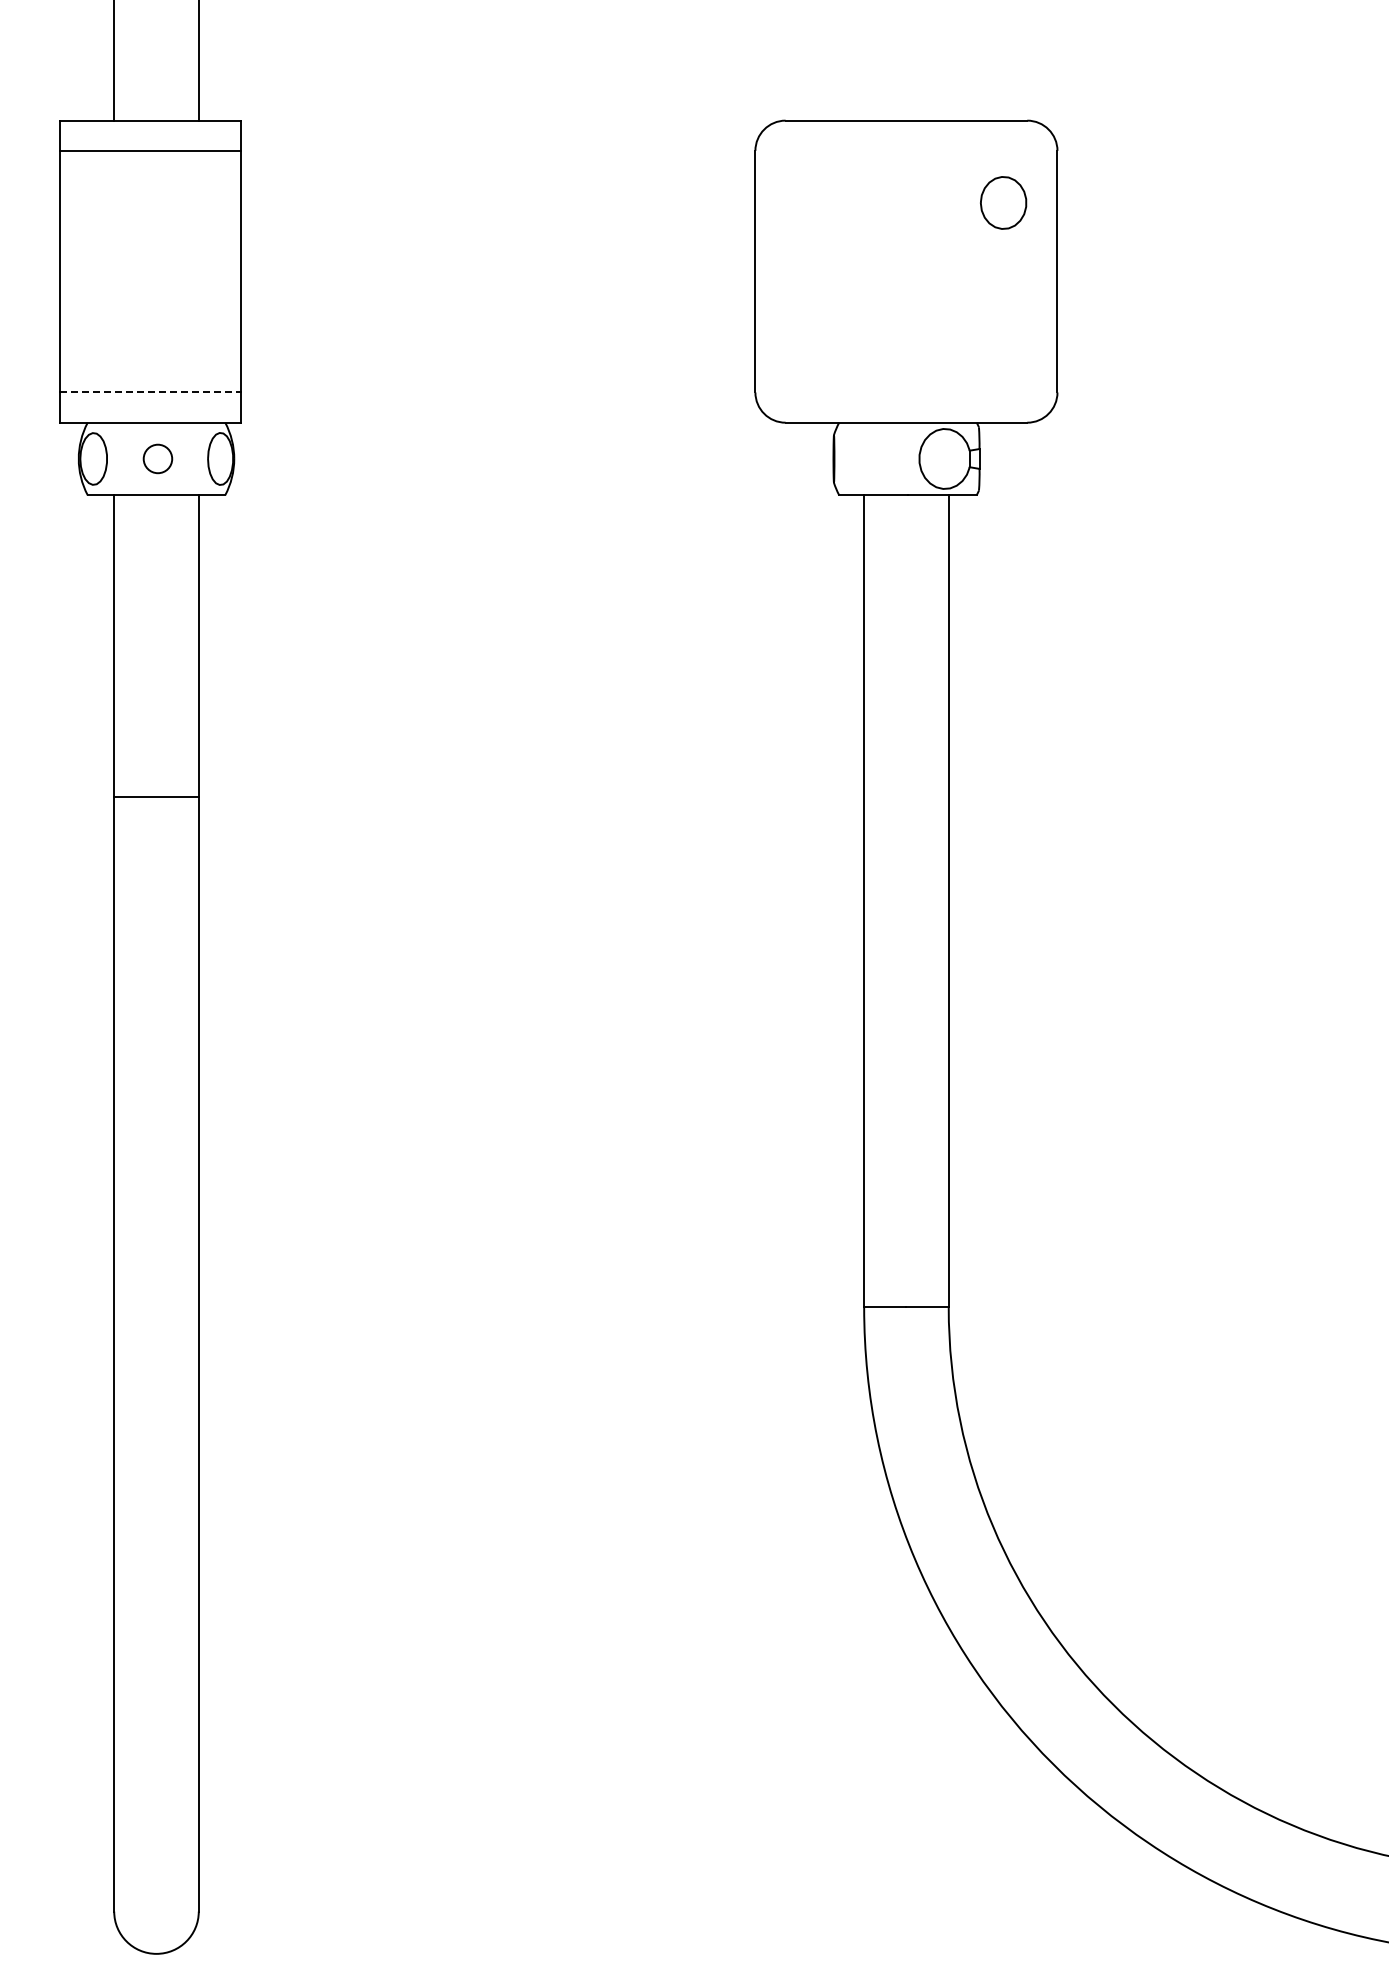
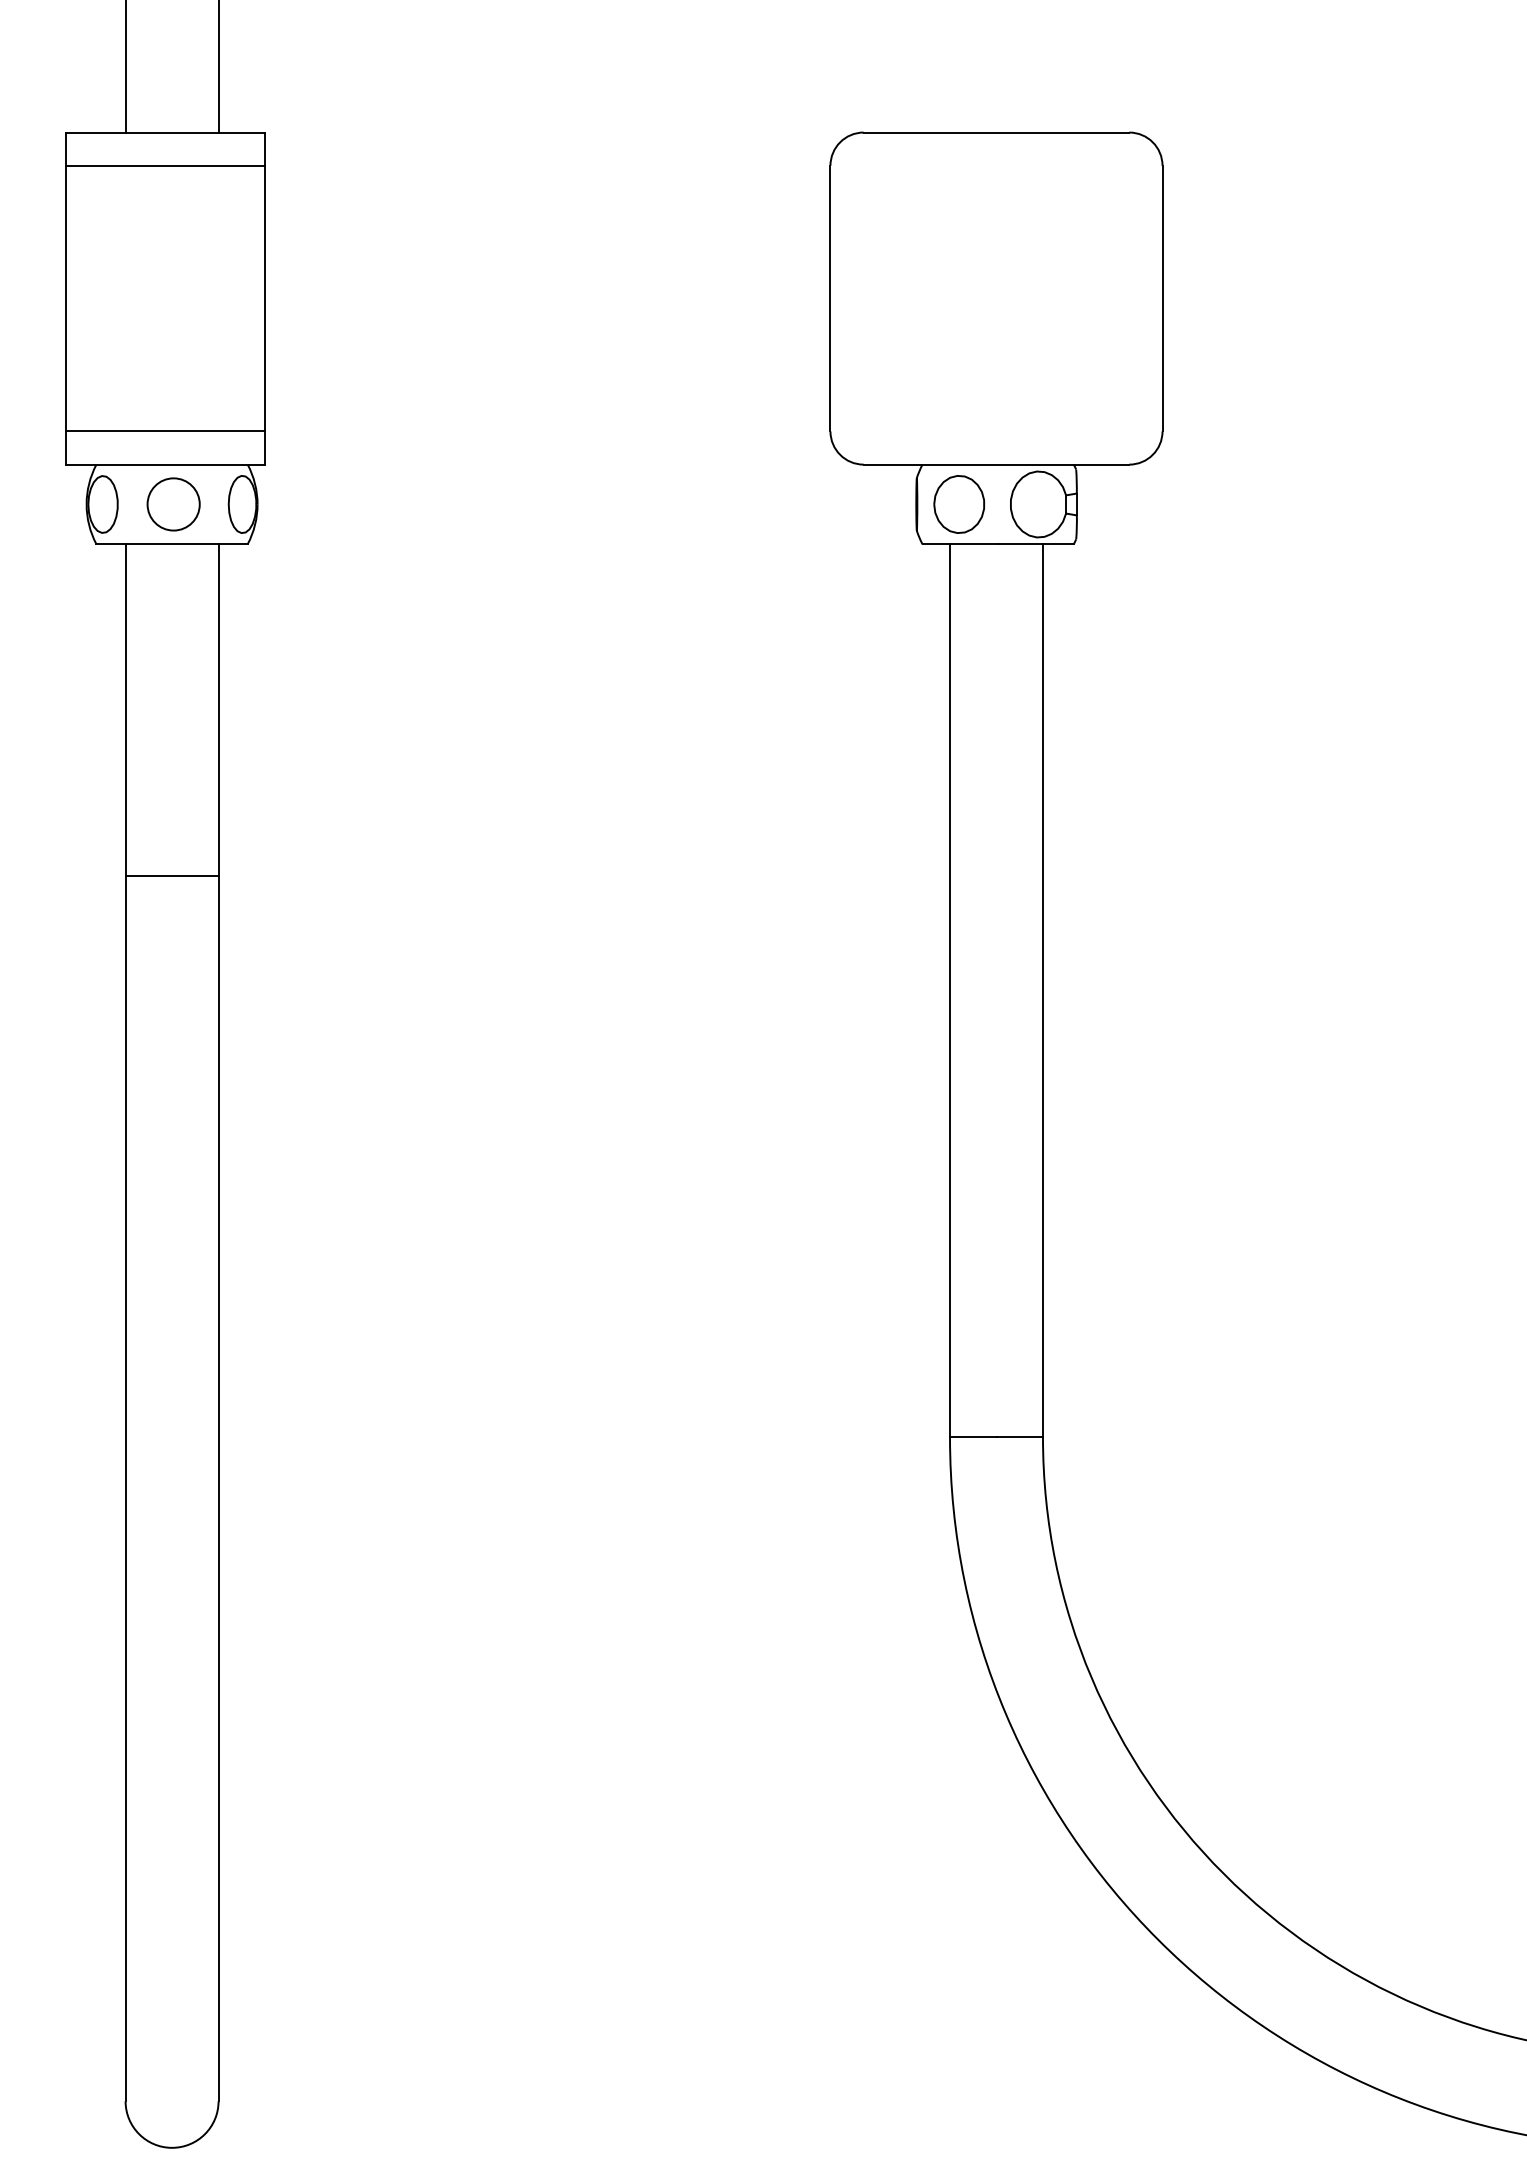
part: (1003, 202) -> (959, 503), moved
line: (150, 392) -> (165, 431), dashed -> solid
circle: (157, 458) -> (173, 503), size x1.67

